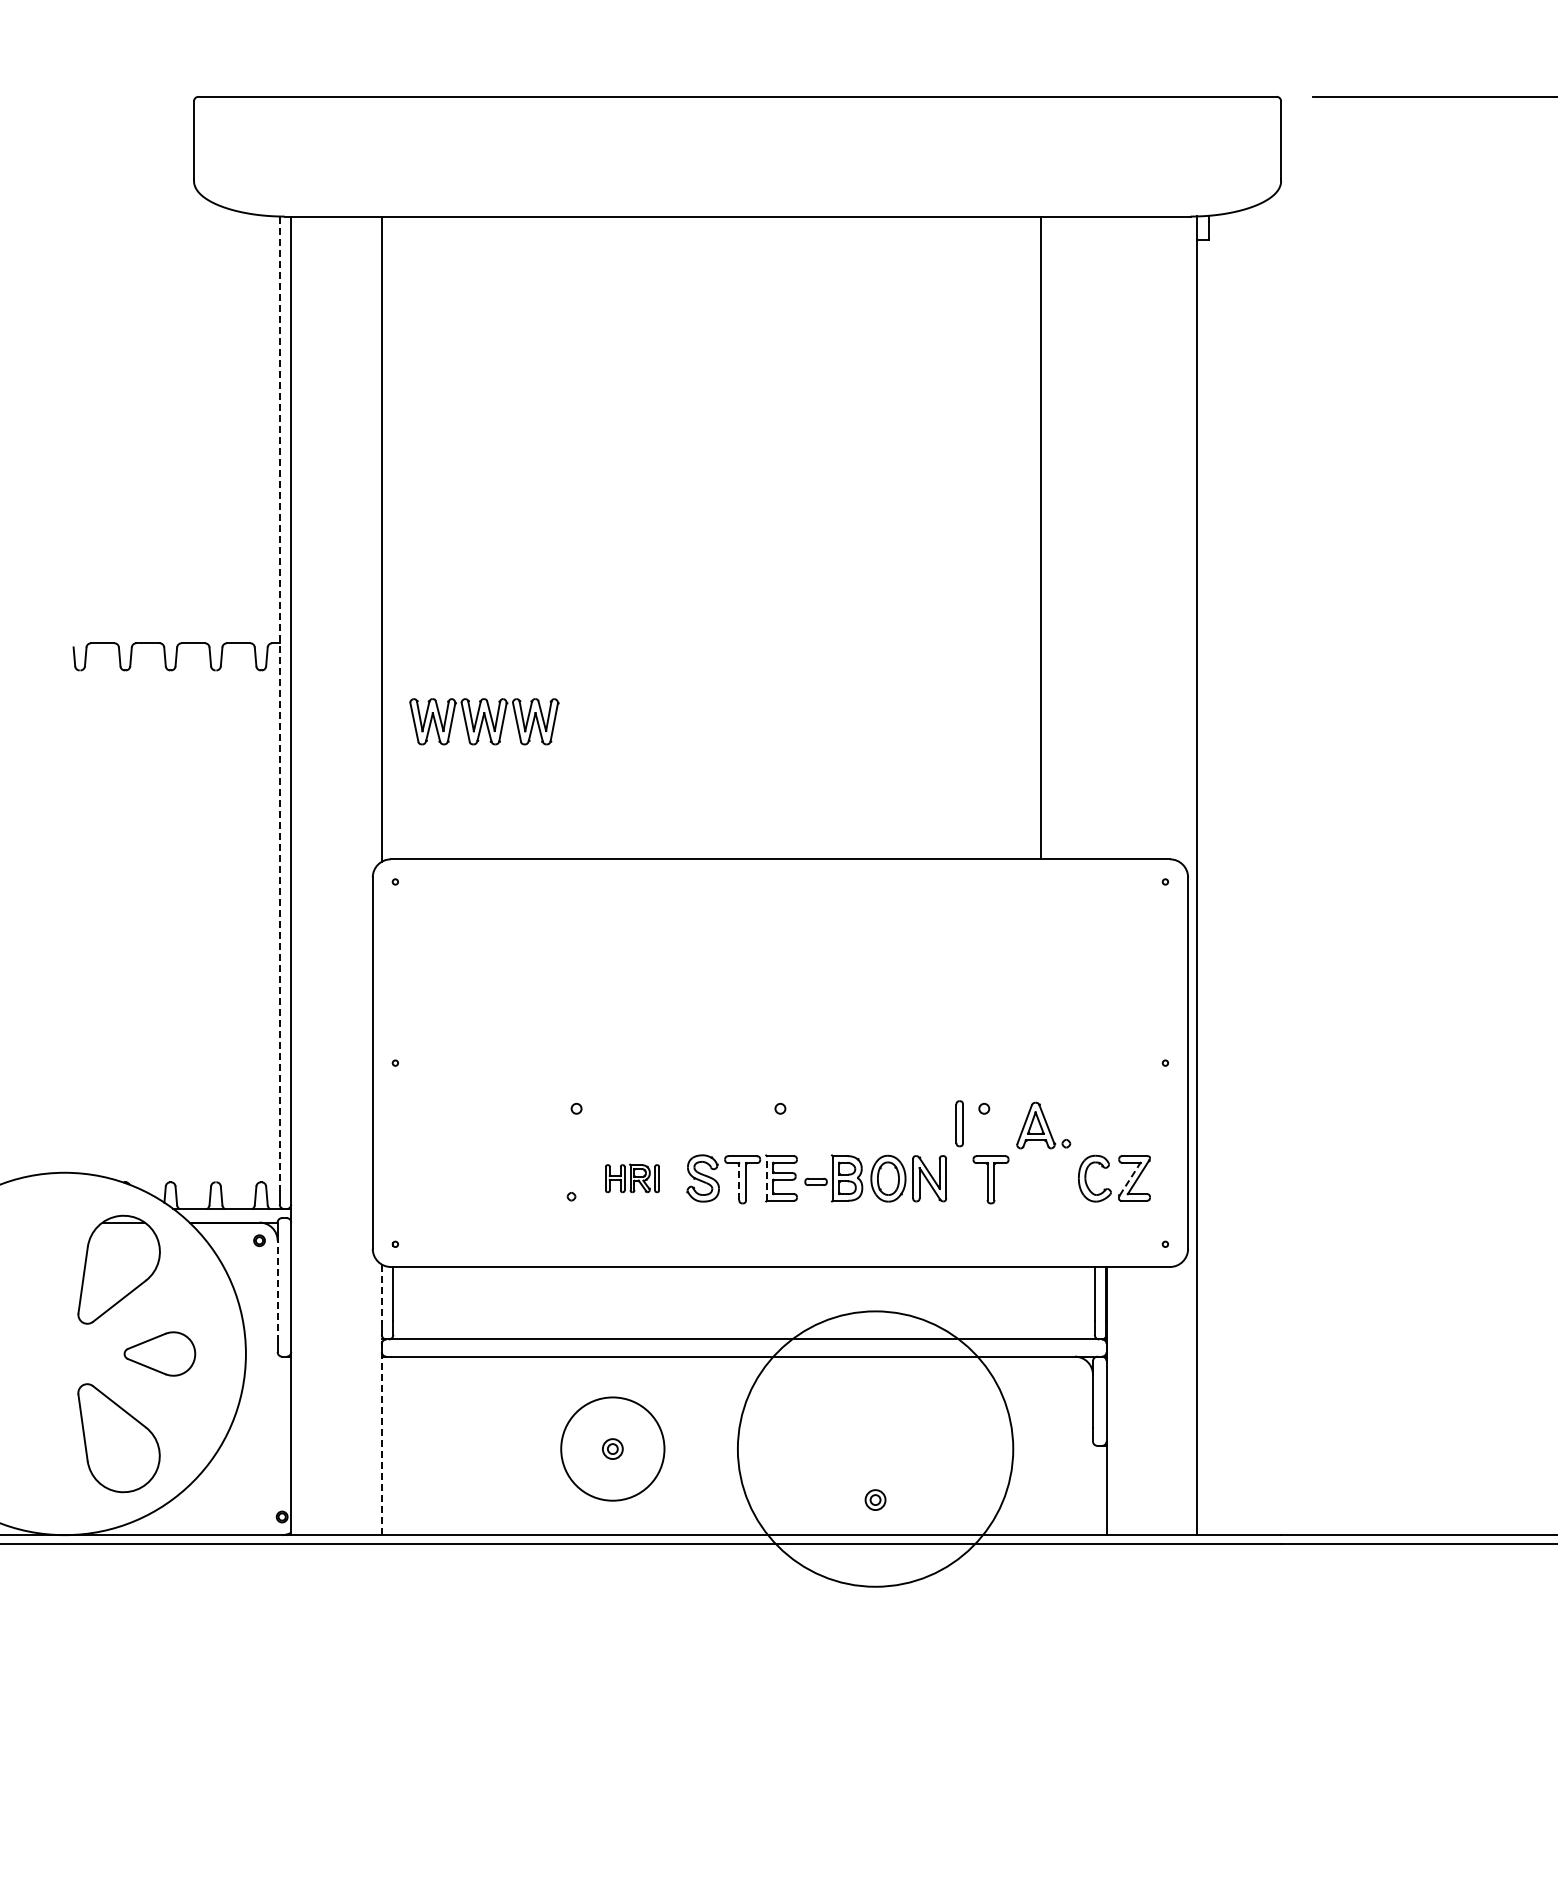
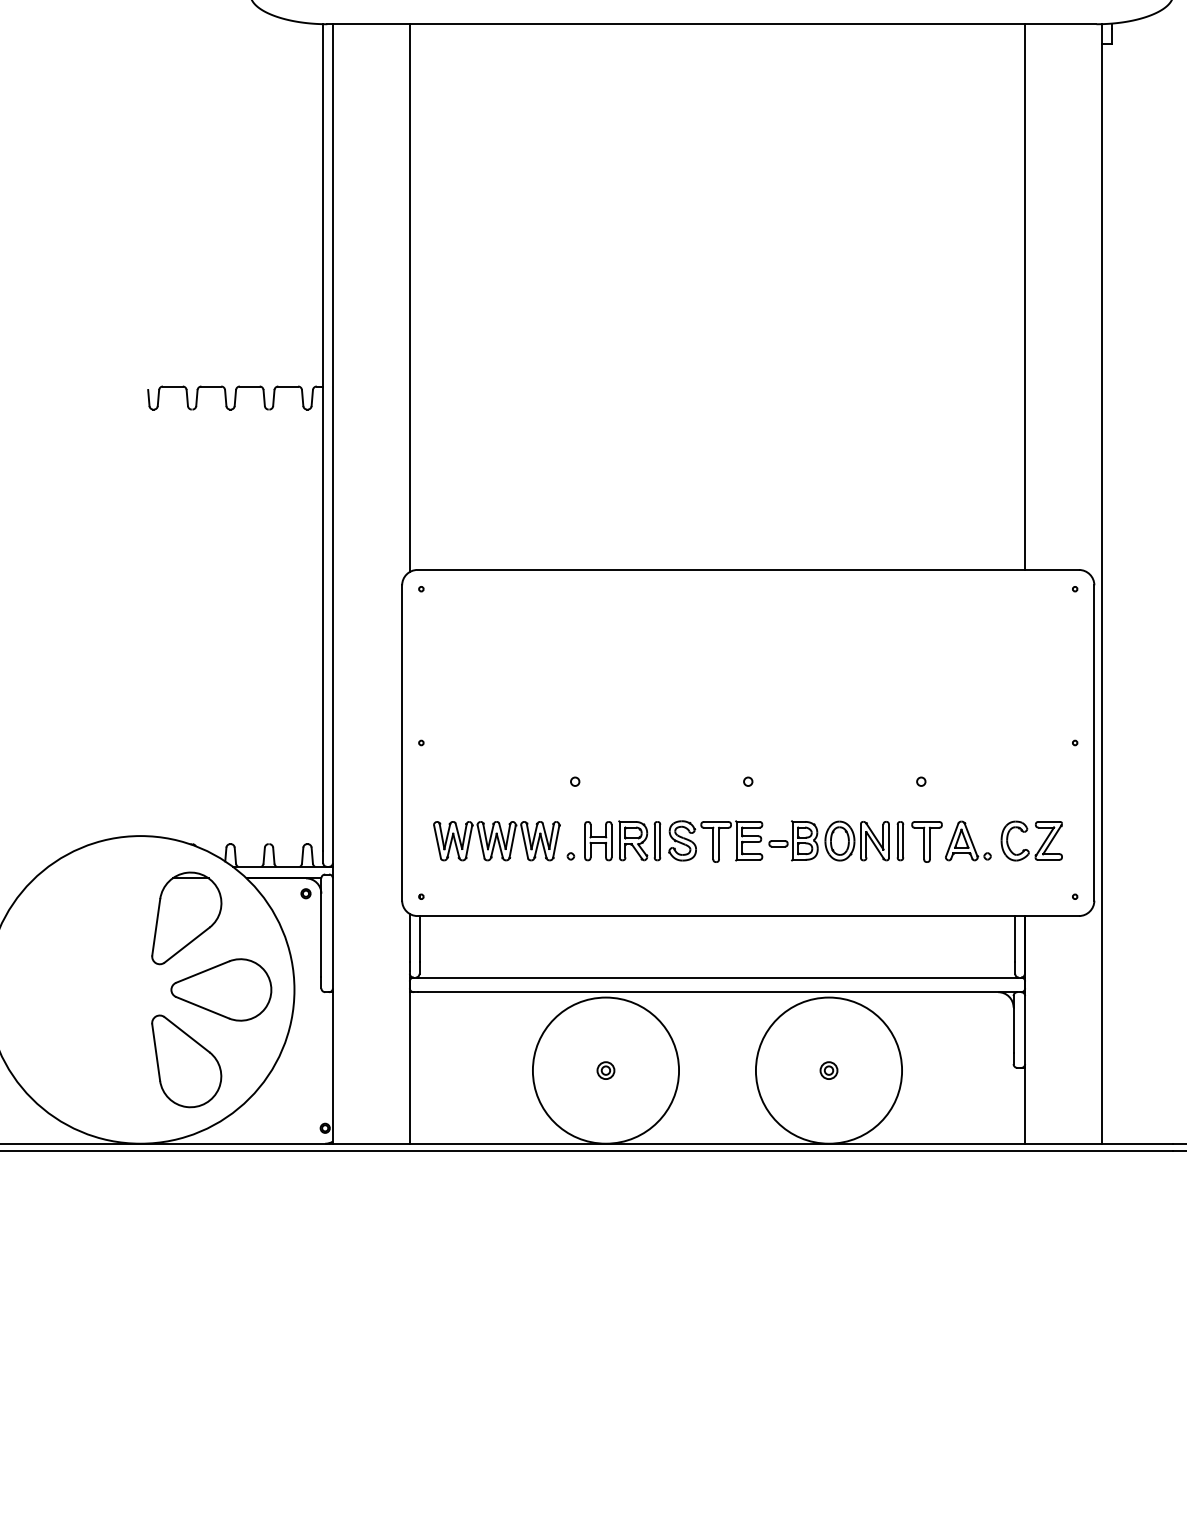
line: (1040, 537) -> (1025, 296), moved
line: (279, 704) -> (322, 438), dashed -> solid
part: (484, 721) -> (497, 840), moved
part: (959, 1123) -> (900, 840), moved
part: (1043, 1125) -> (968, 840), moved
line: (766, 1177) -> (736, 840), dashed -> solid
part: (632, 1178) -> (622, 840), size x1.67
line: (1130, 1178) -> (1045, 840), dashed -> solid
line: (739, 1181) -> (713, 843), dashed -> solid
line: (277, 1287) -> (321, 933), dashed -> solid
line: (381, 1293) -> (409, 938), dashed -> solid
part: (159, 1353) -> (221, 989), size x1.67
line: (381, 1433) -> (409, 1057), dashed -> solid
circle: (612, 1449) -> (605, 1070), size x1.67
circle: (875, 1449) -> (828, 1070), size x0.62
part: (875, 1499) -> (828, 1070), moved

